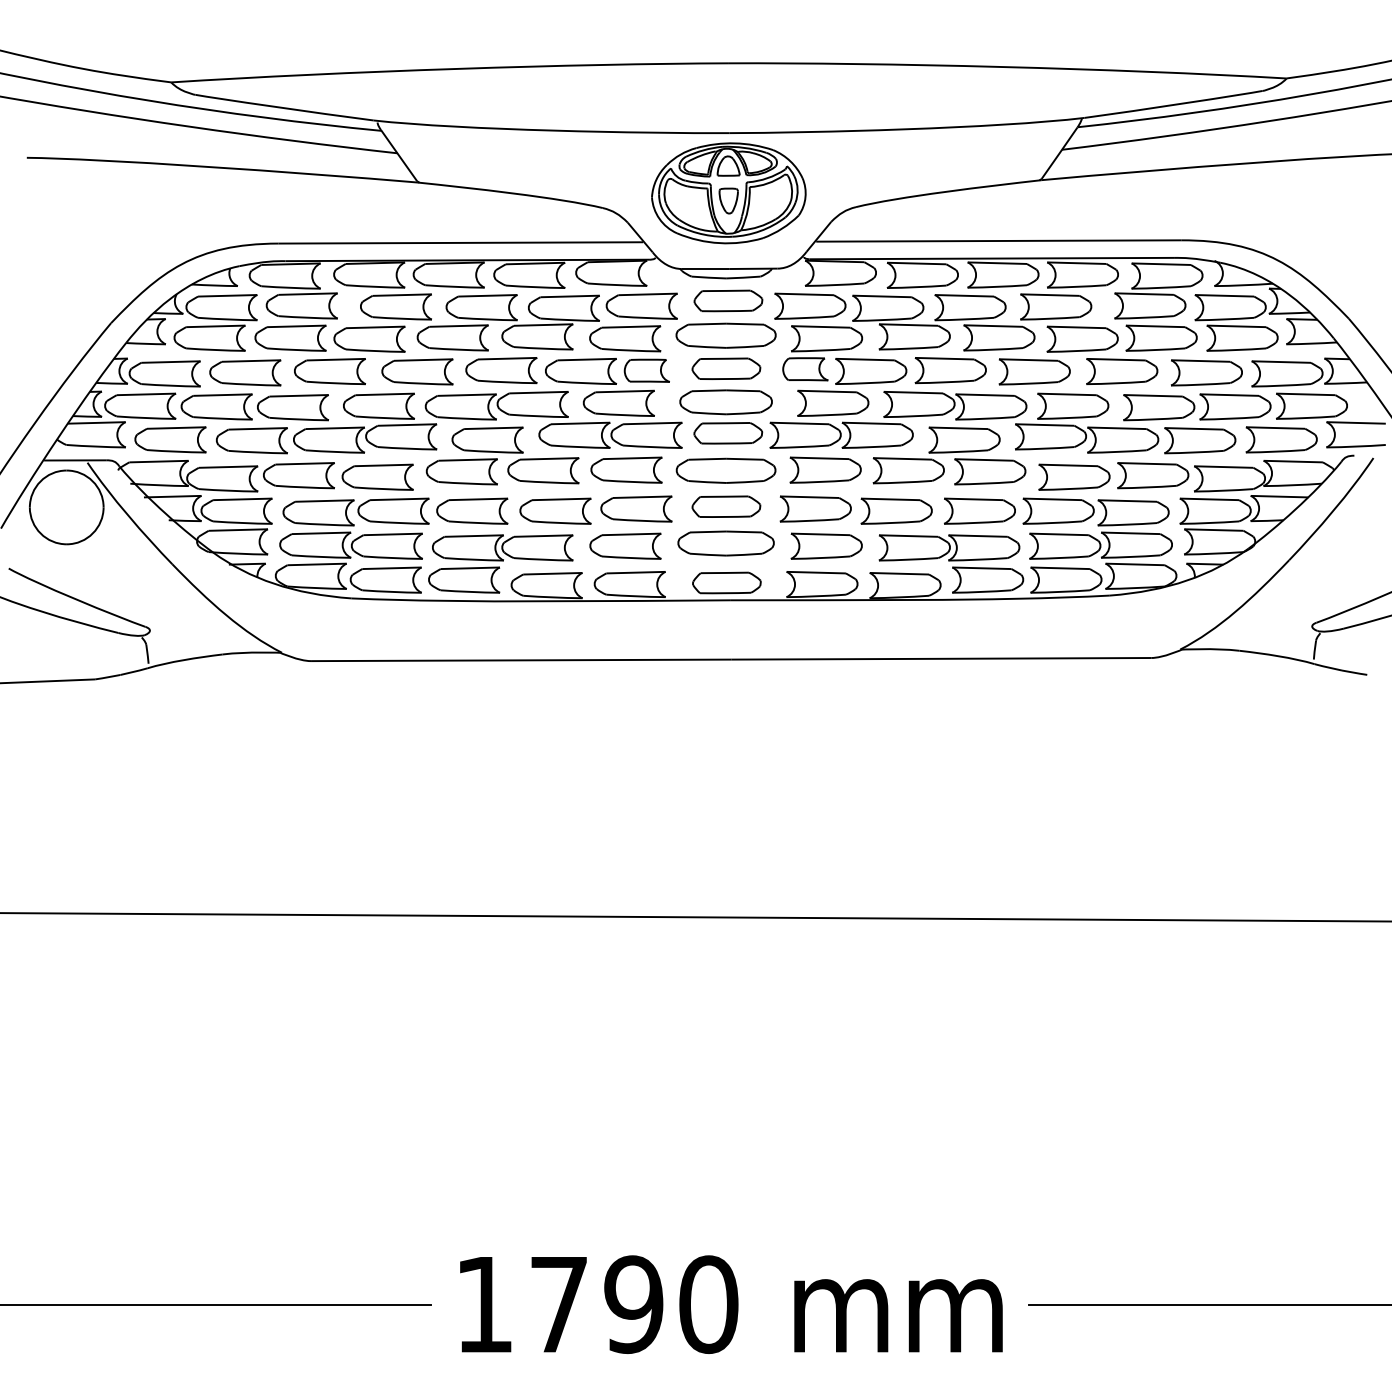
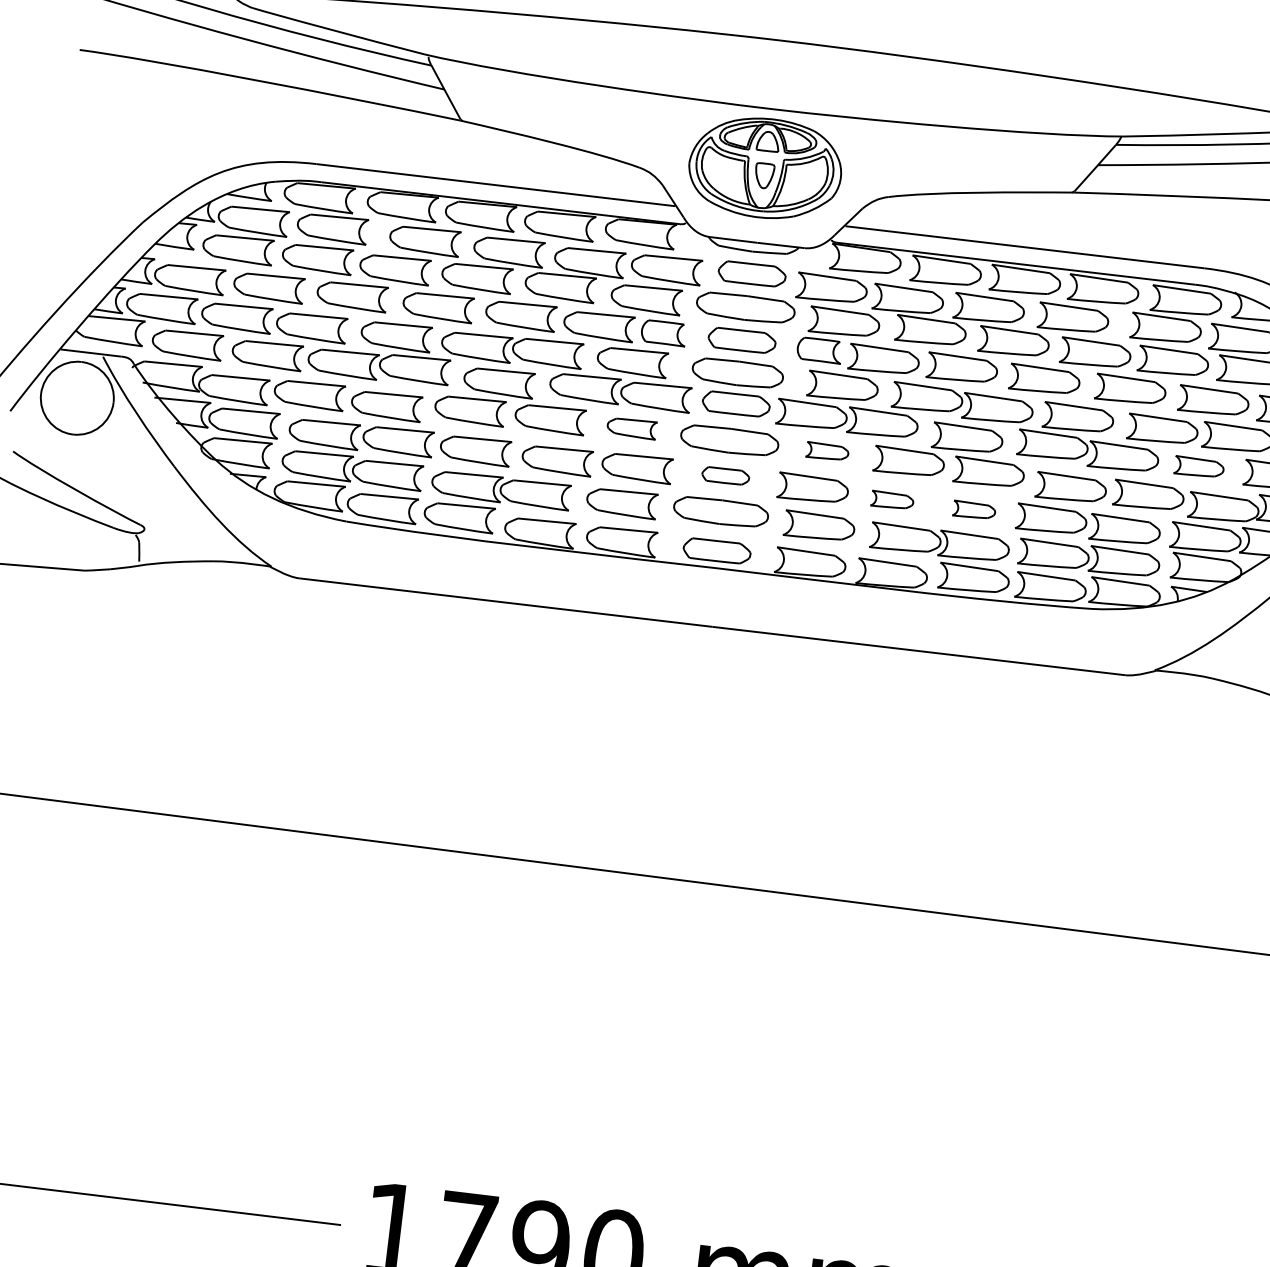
part: (1200, 440) -> (1199, 467), size x0.7
part: (626, 469) -> (631, 427), size x0.7
part: (825, 469) -> (827, 451), size x0.6
part: (726, 506) -> (725, 475), size x0.7
part: (896, 510) -> (892, 499), size x0.6
part: (979, 510) -> (973, 509), size x0.6

